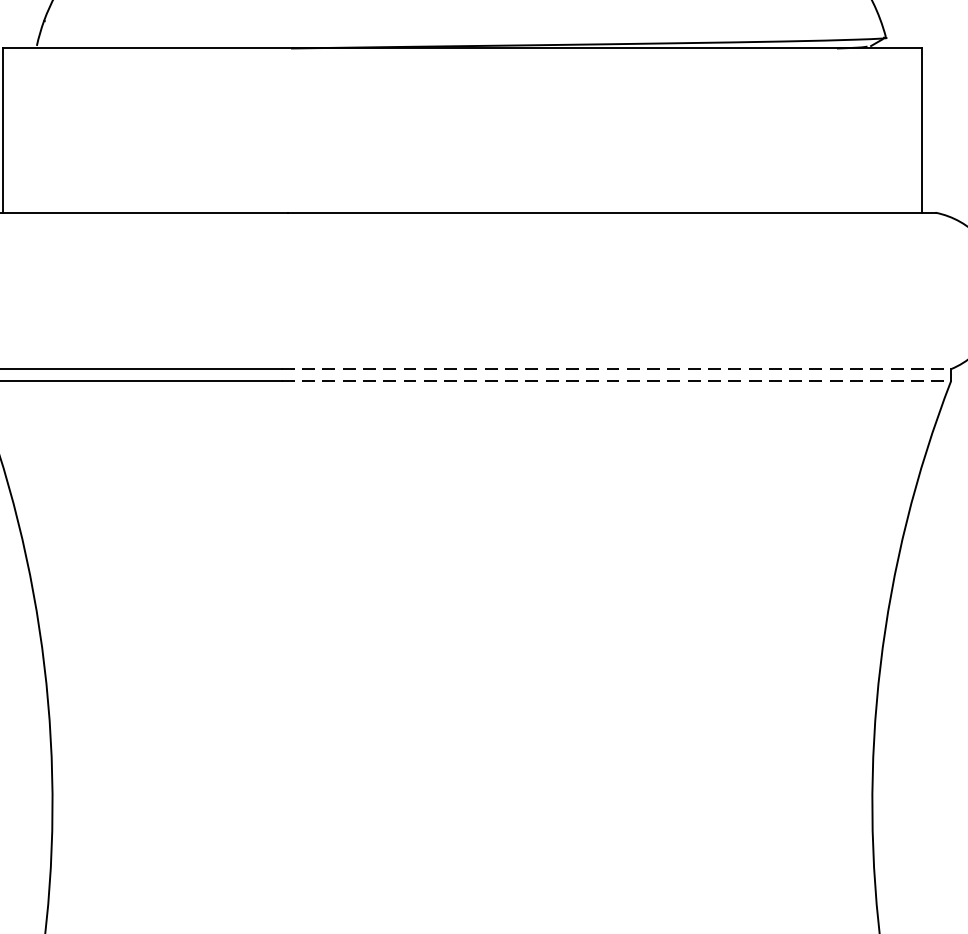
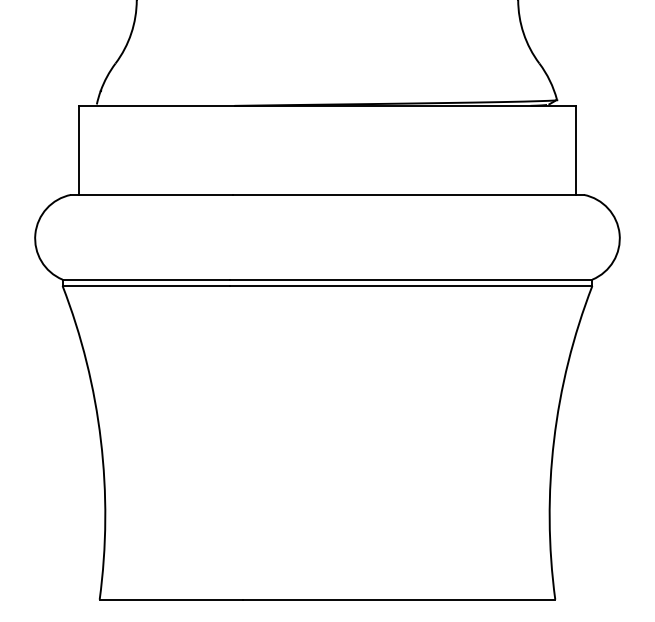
line: (617, 368) -> (411, 279), dashed -> solid
line: (617, 381) -> (411, 286), dashed -> solid

